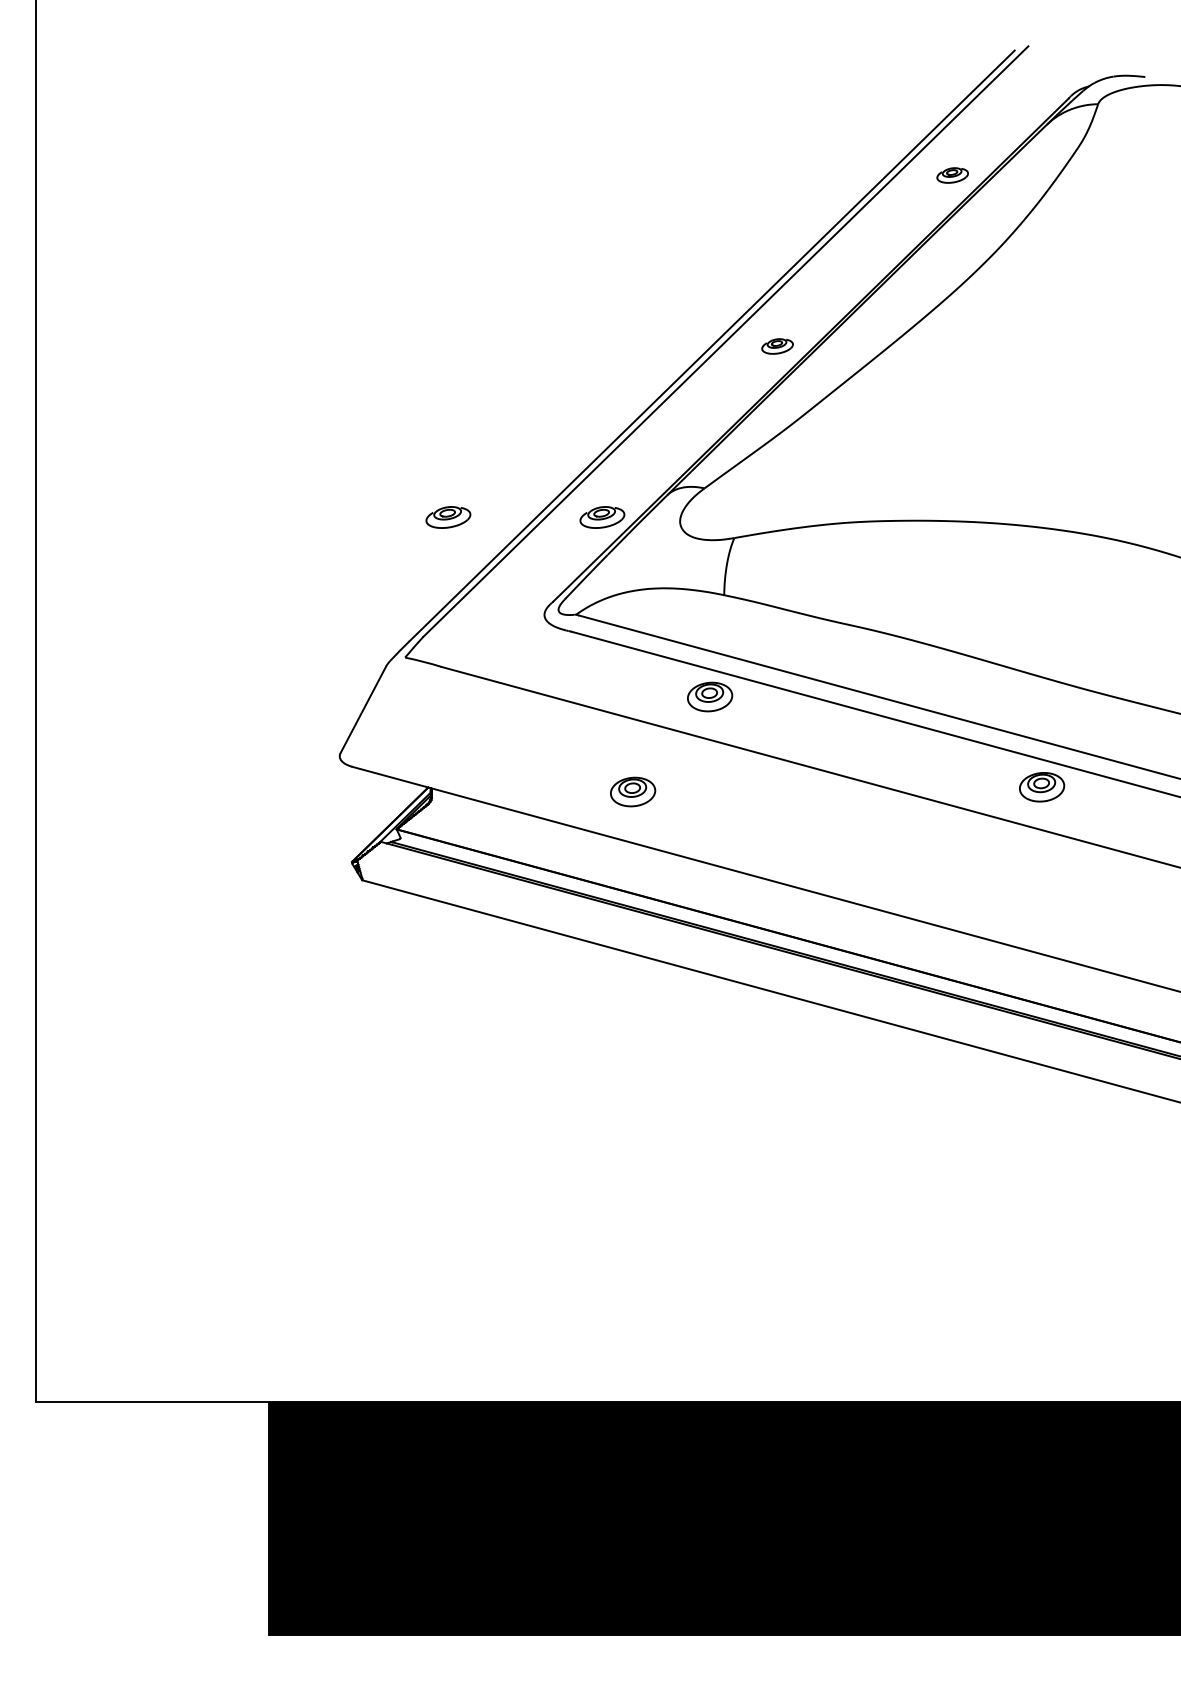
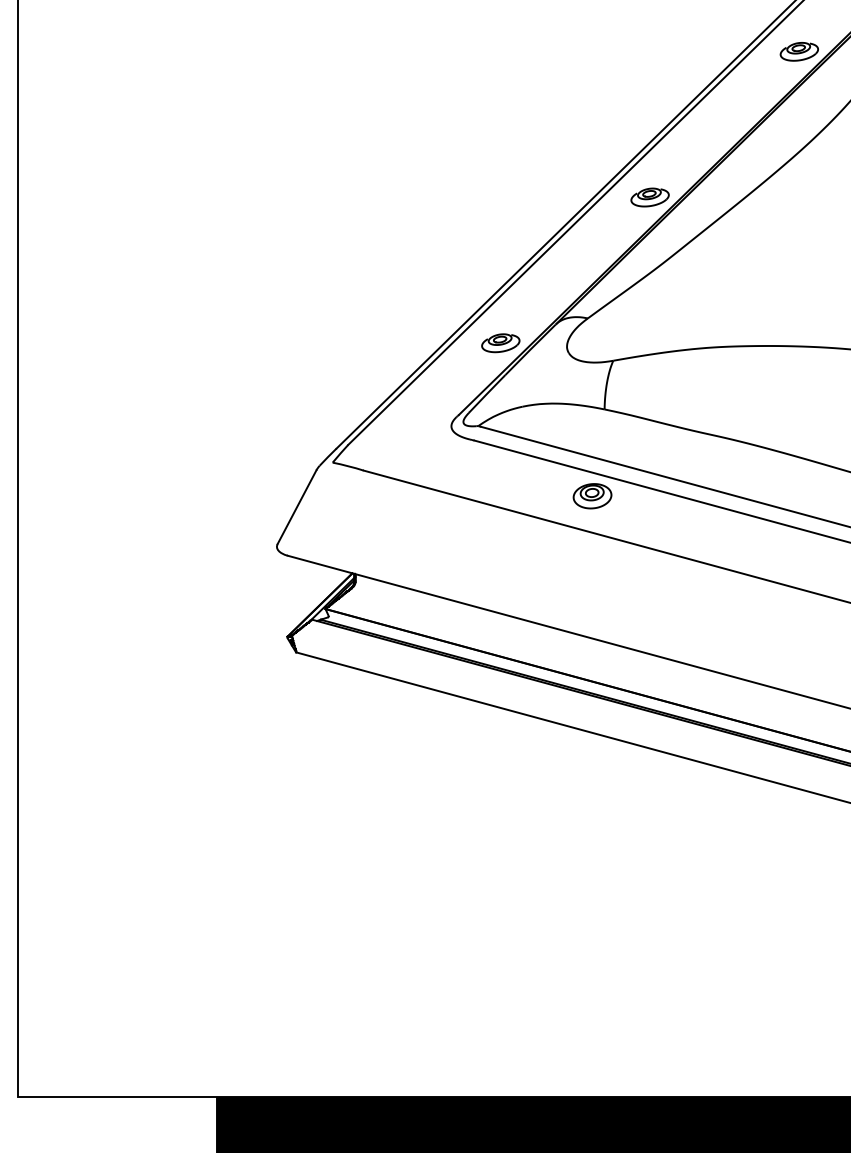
part: (952, 175) -> (799, 51), size x1.43
part: (777, 346) -> (650, 197), size x1.43
part: (448, 517) -> (369, 343), removed
part: (633, 791) -> (527, 576), removed

